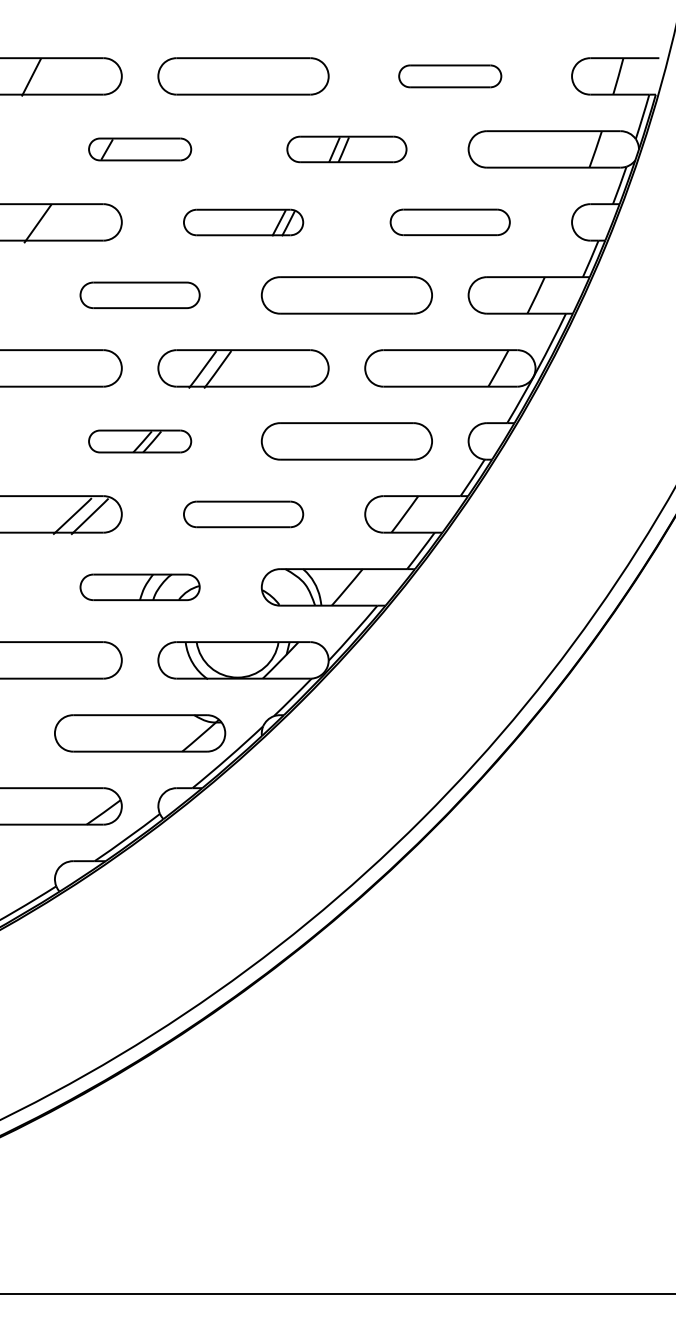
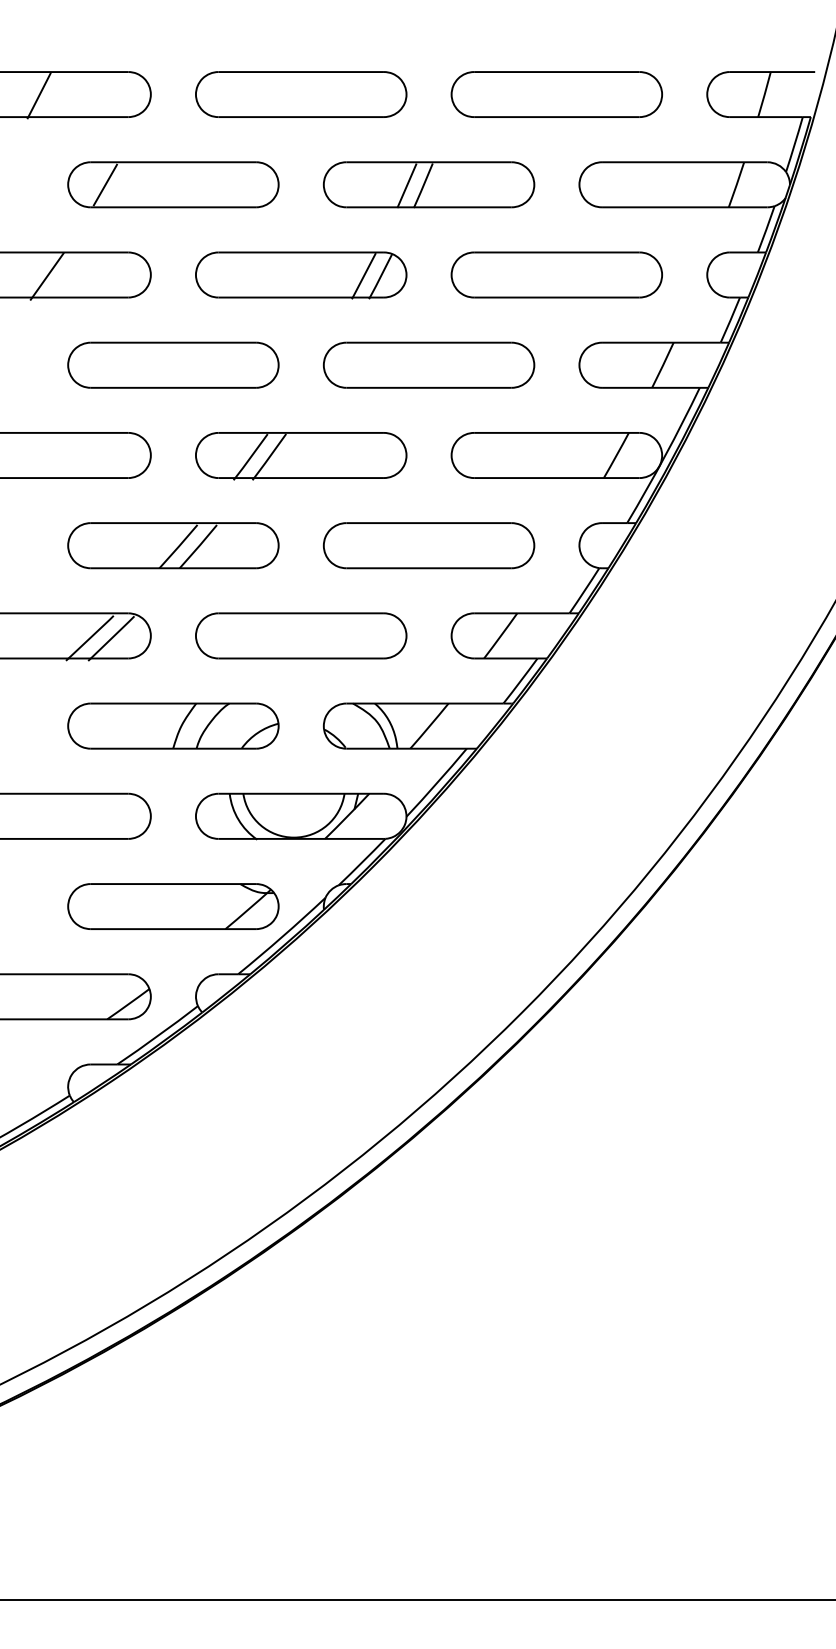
part: (450, 76) -> (556, 94), size x1.67
part: (140, 149) -> (173, 184), size x1.67
part: (346, 149) -> (428, 184), size x1.43
part: (450, 221) -> (556, 274), size x1.43
part: (243, 222) -> (301, 275), size x1.43
part: (140, 294) -> (173, 364), size x1.43
part: (140, 441) -> (173, 545), size x1.67
part: (243, 514) -> (301, 635), size x1.43
part: (140, 586) -> (173, 725), size x1.43

